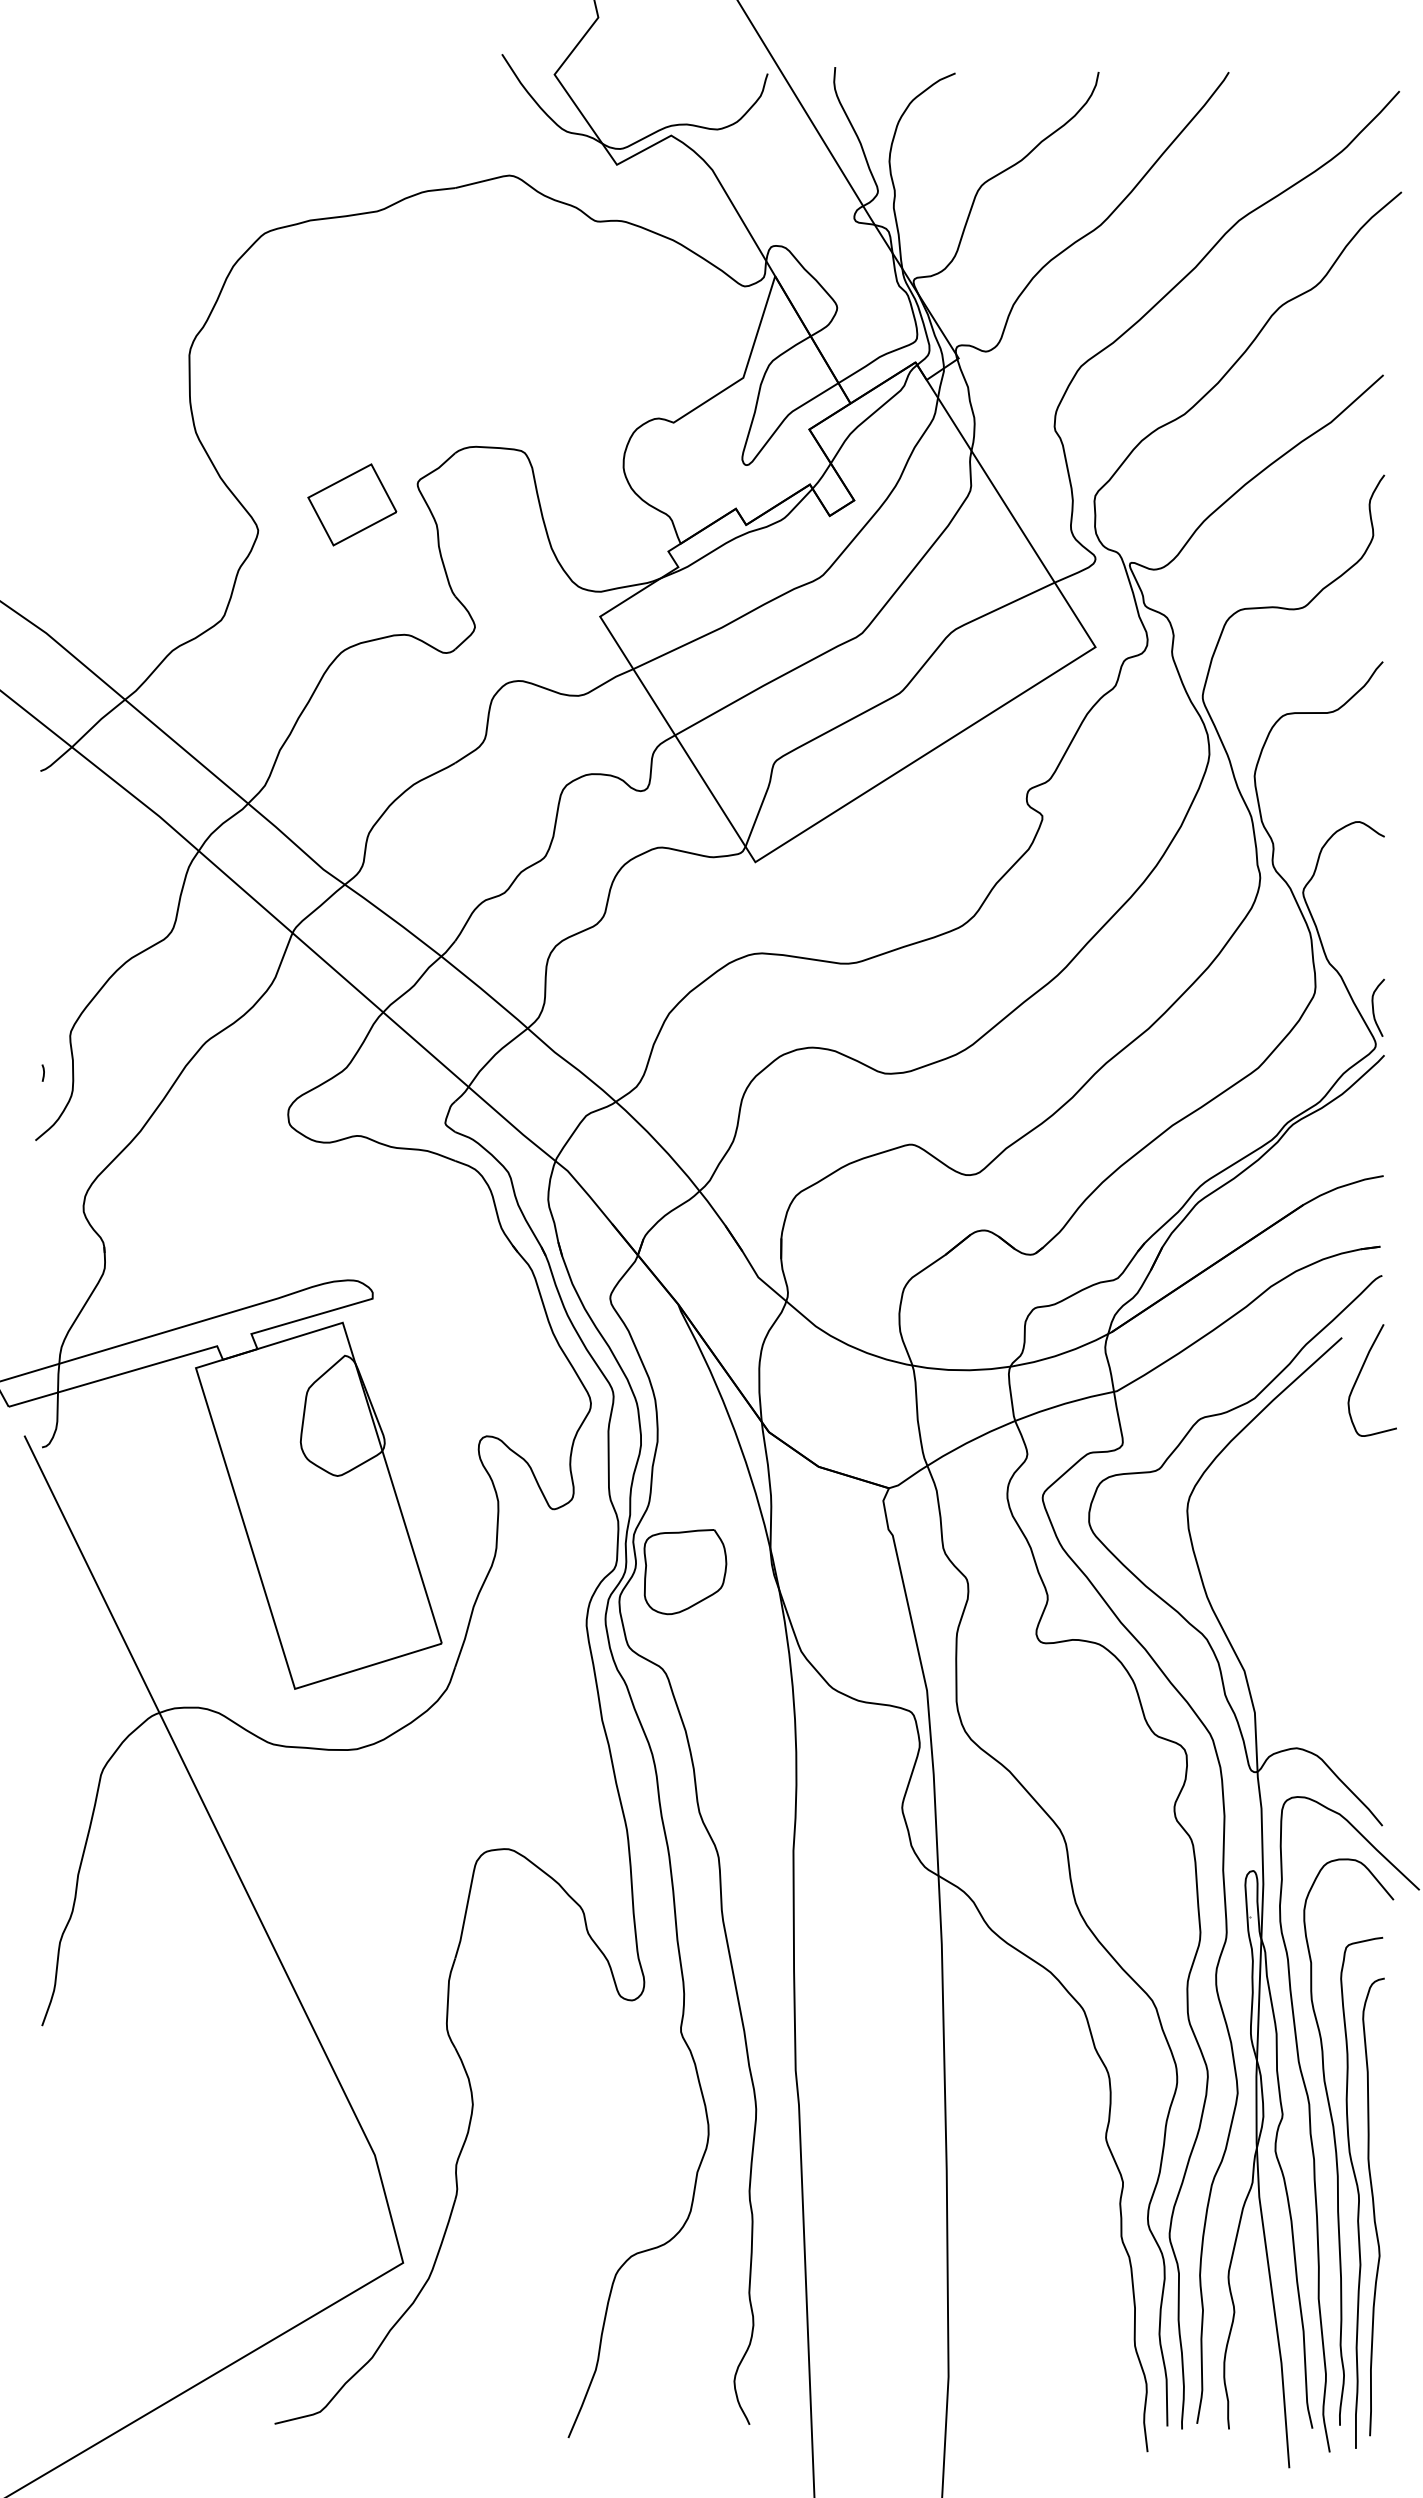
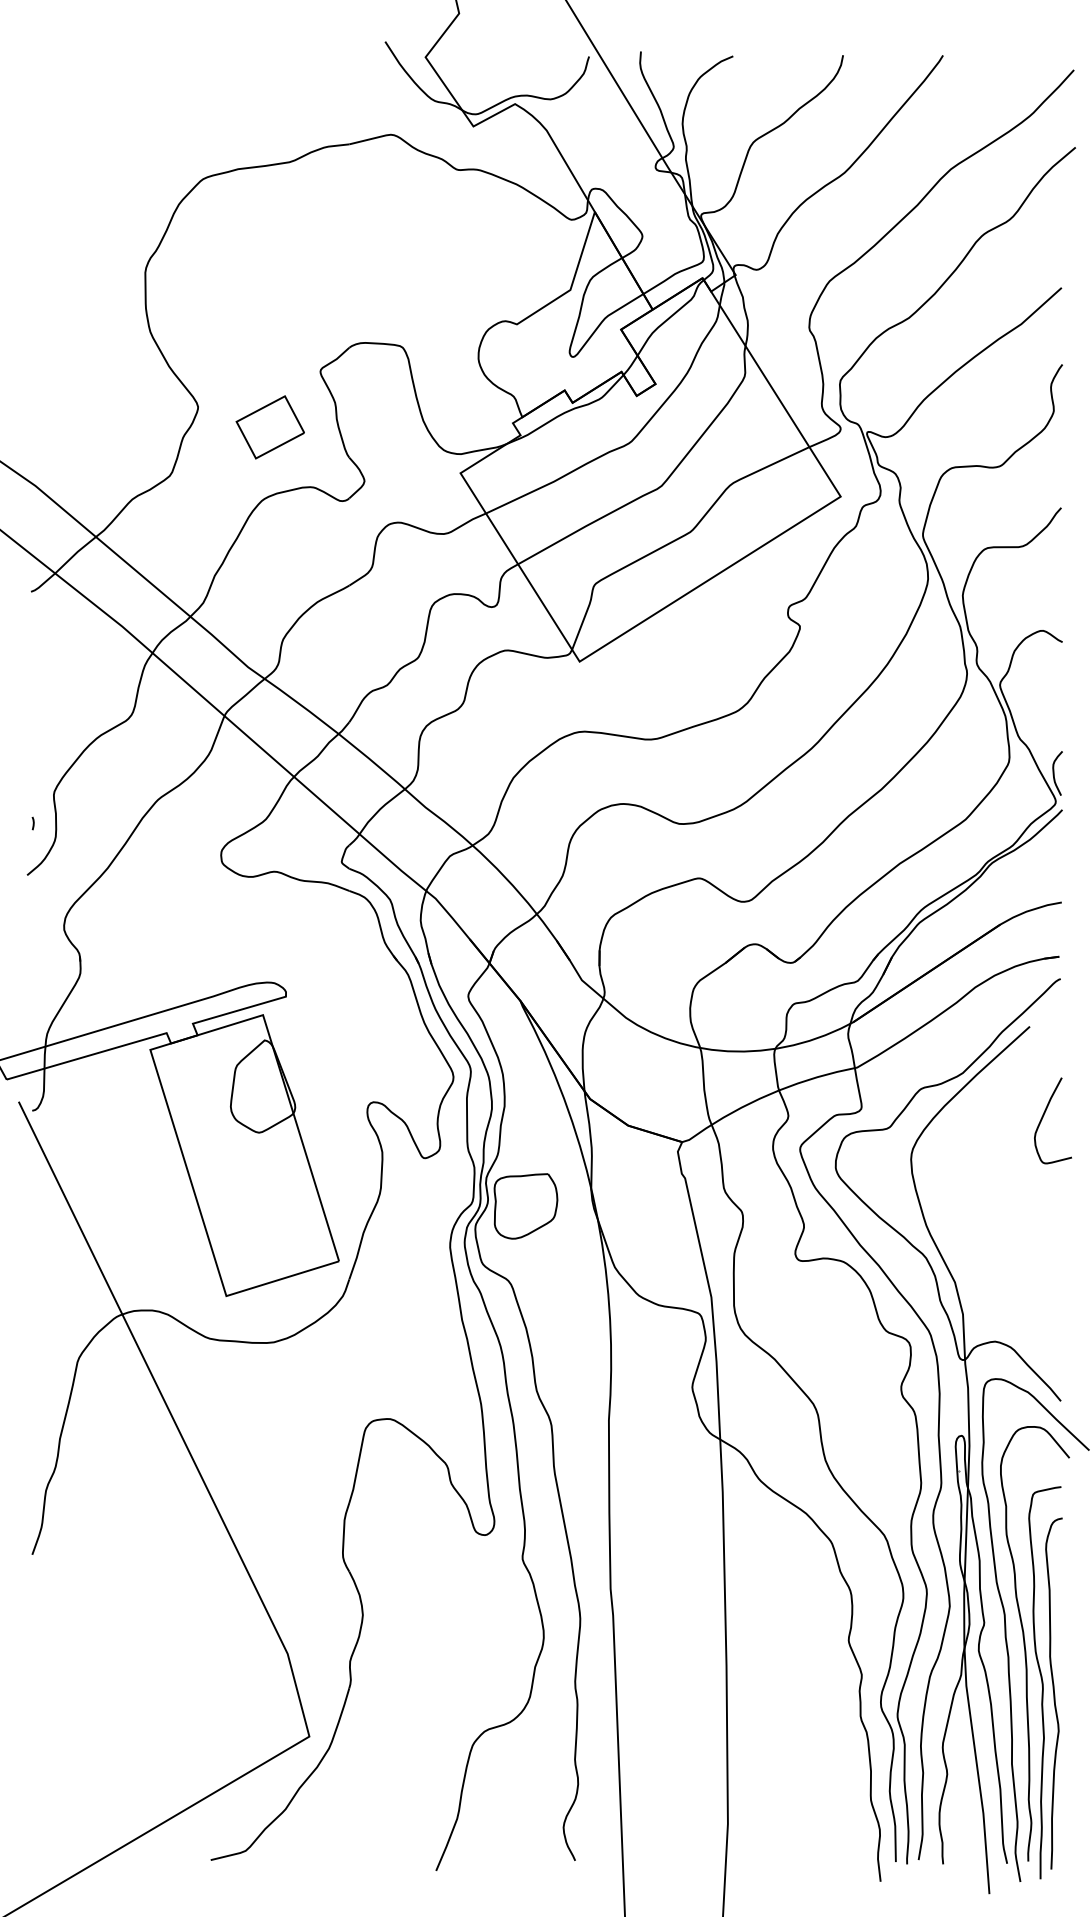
part: (352, 504) -> (270, 427), moved
curve: (1360, 1374) -> (1044, 1116), moved

